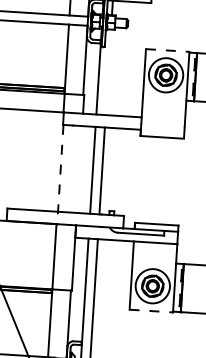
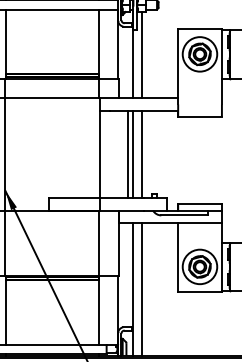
line: (168, 50) -> (200, 29), dashed -> solid
line: (108, 71) -> (141, 54), added
line: (88, 170) -> (128, 154), added
line: (60, 175) -> (100, 161), dashed -> solid
line: (151, 310) -> (200, 291), dashed -> solid

